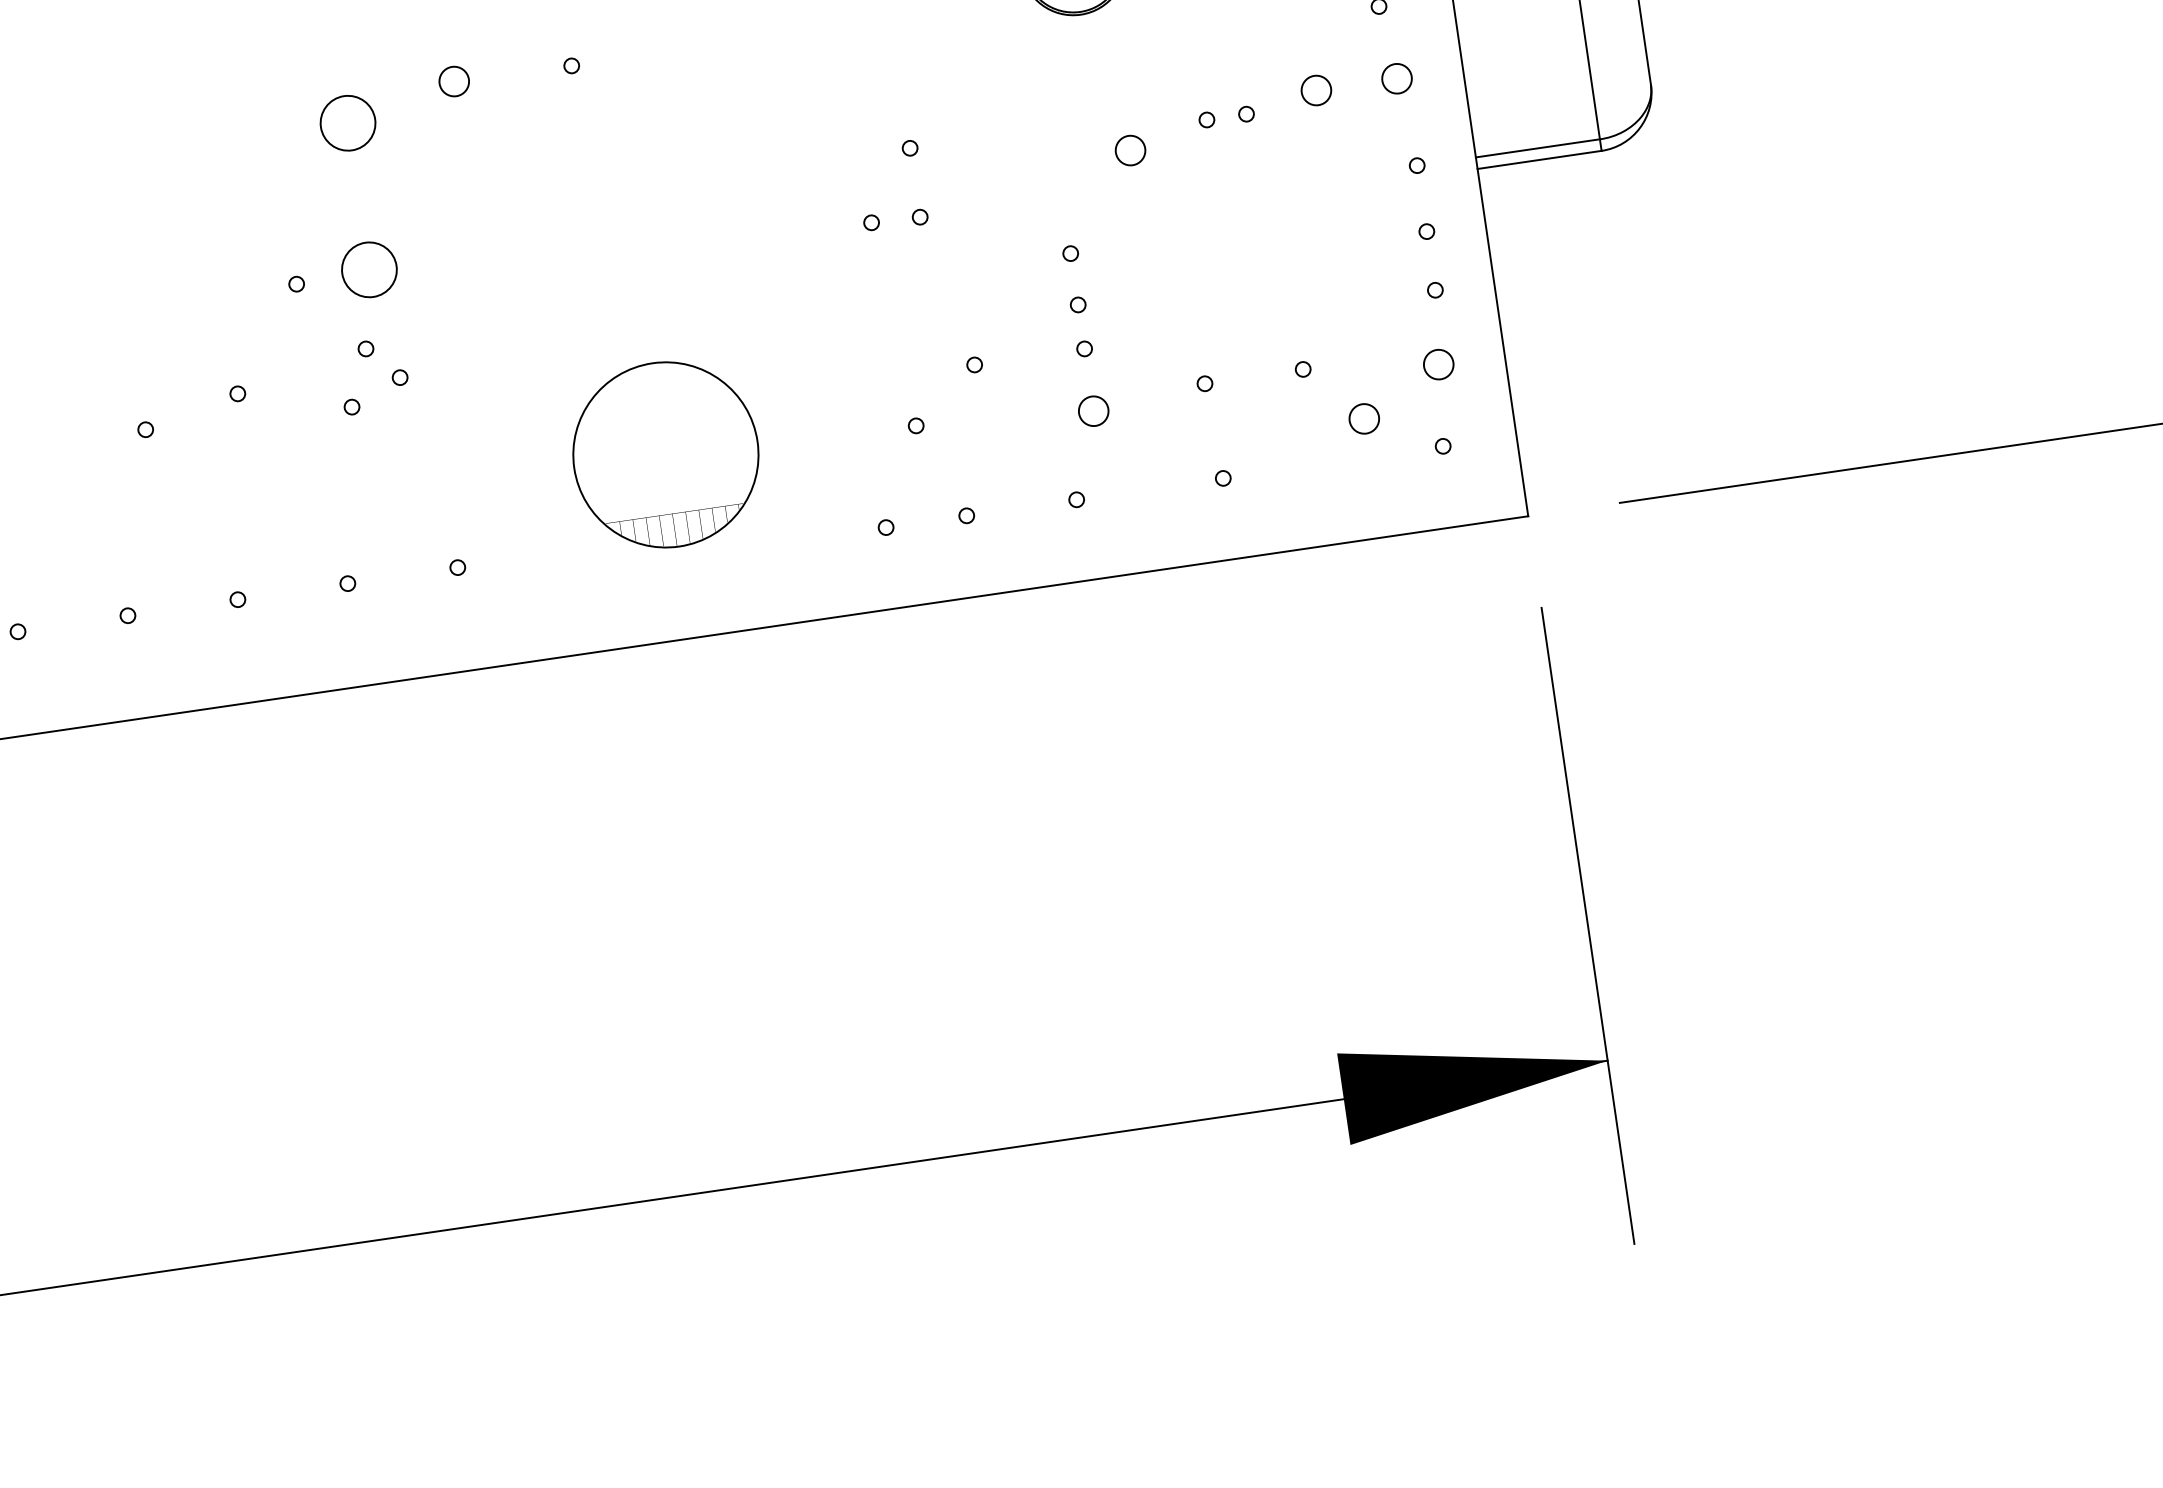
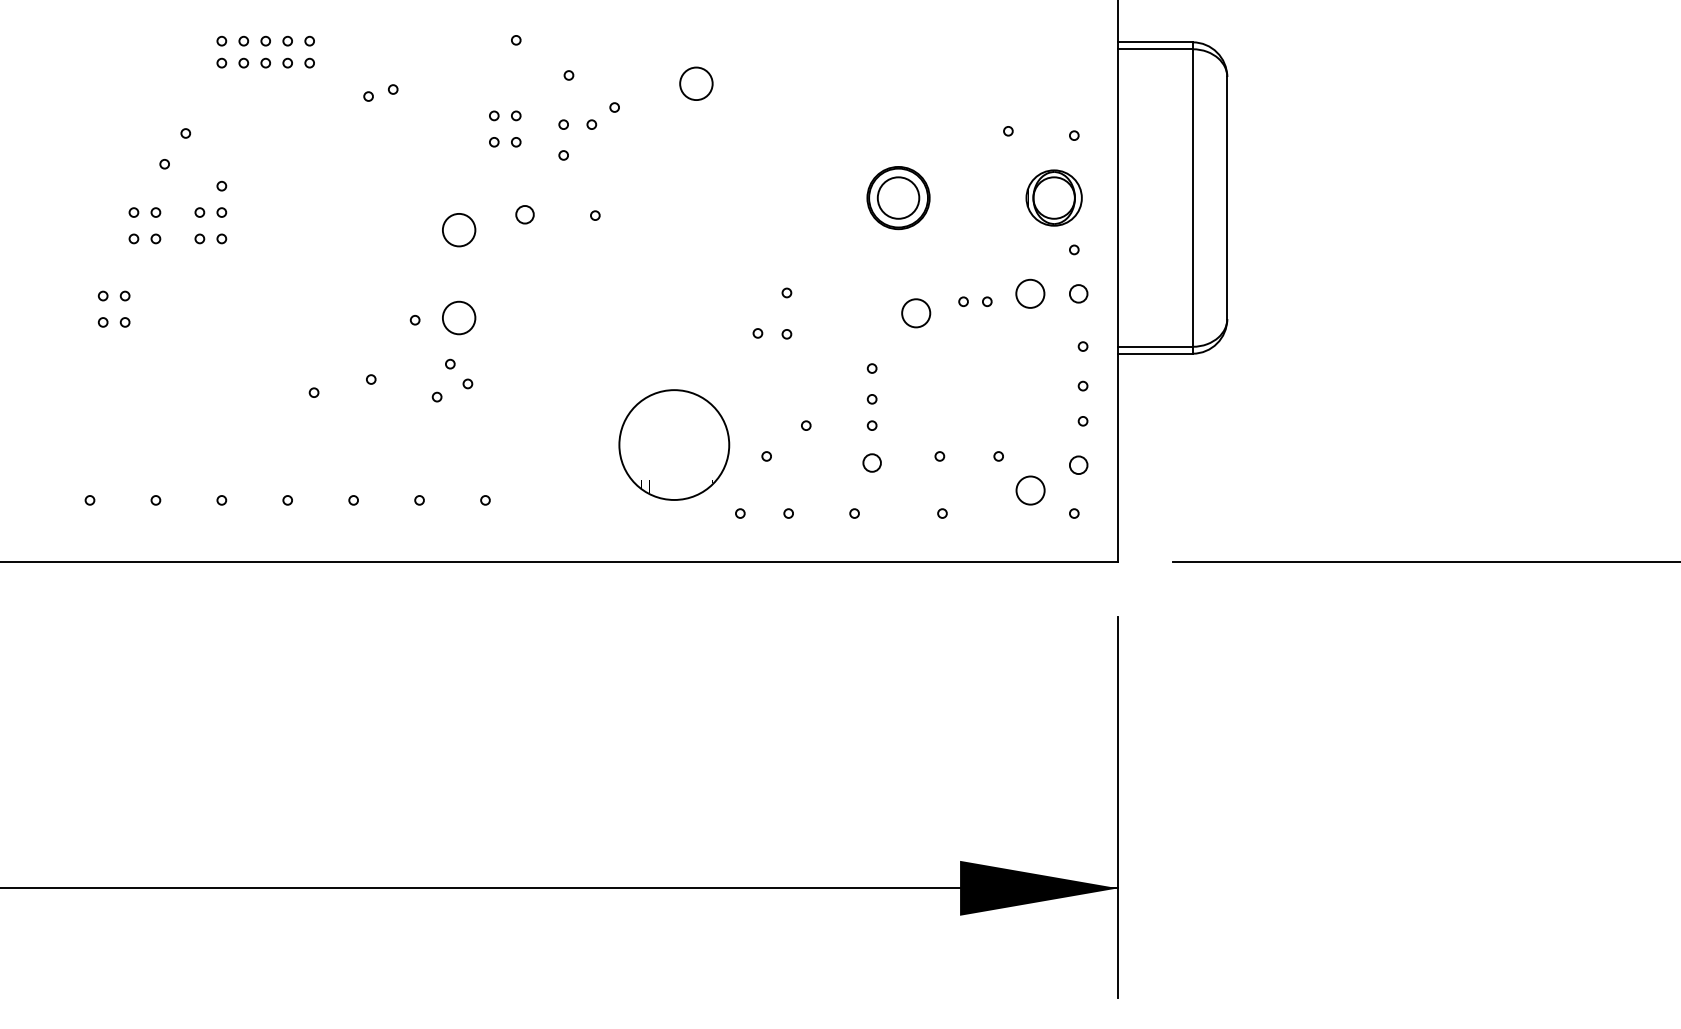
circle: (1316, 89) -> (1030, 293), size x1.6
circle: (1129, 149) -> (915, 312), size x1.6
circle: (1362, 418) -> (1029, 490), size x1.6
part: (666, 453) -> (674, 444), moved

